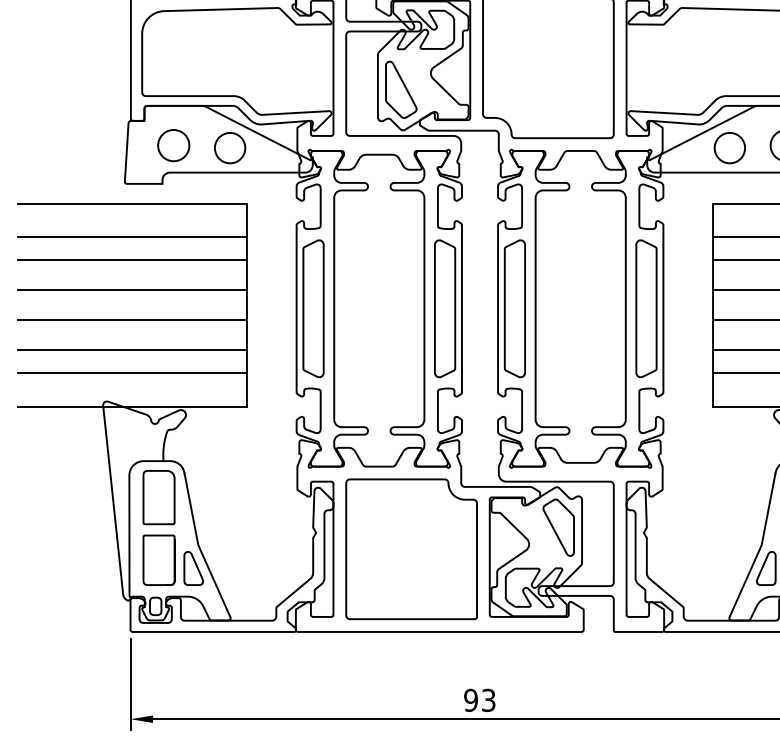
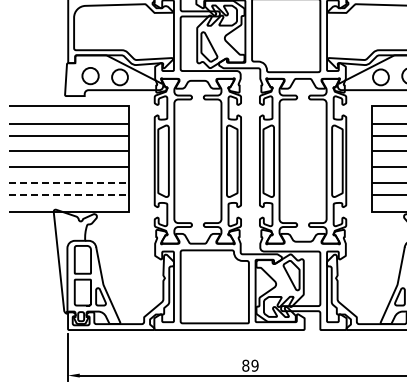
line: (133, 349) -> (69, 182), solid -> dashed
line: (133, 372) -> (69, 194), solid -> dashed
text: (480, 699) -> (250, 365), 93 -> 89

